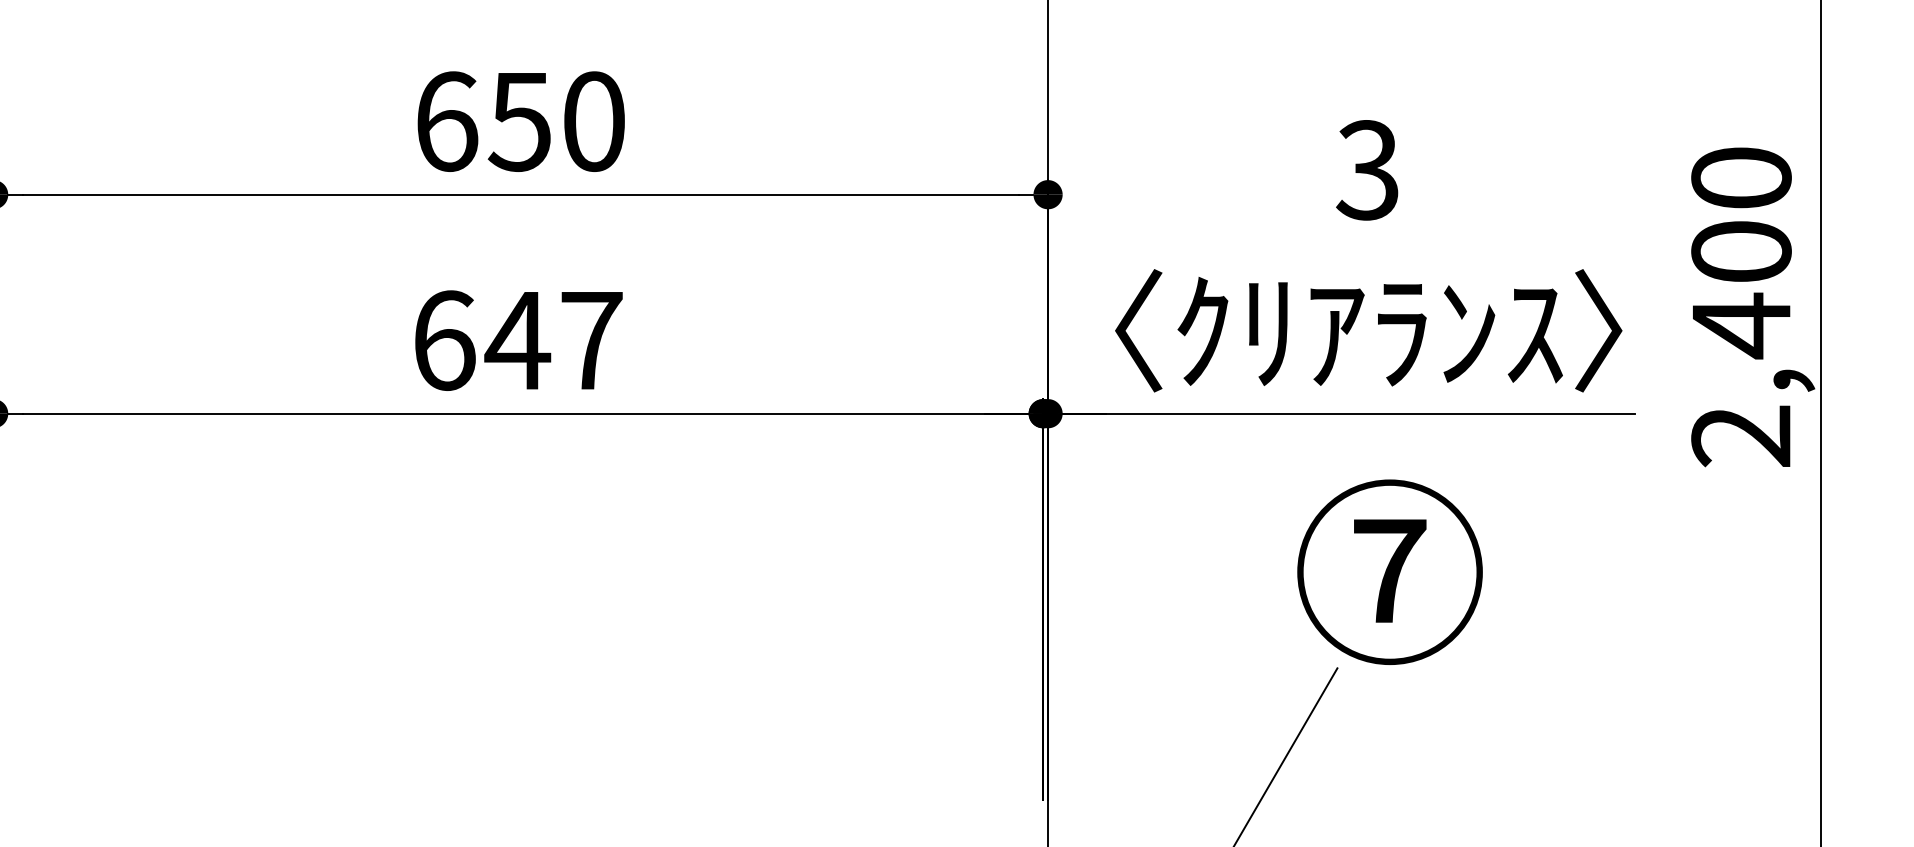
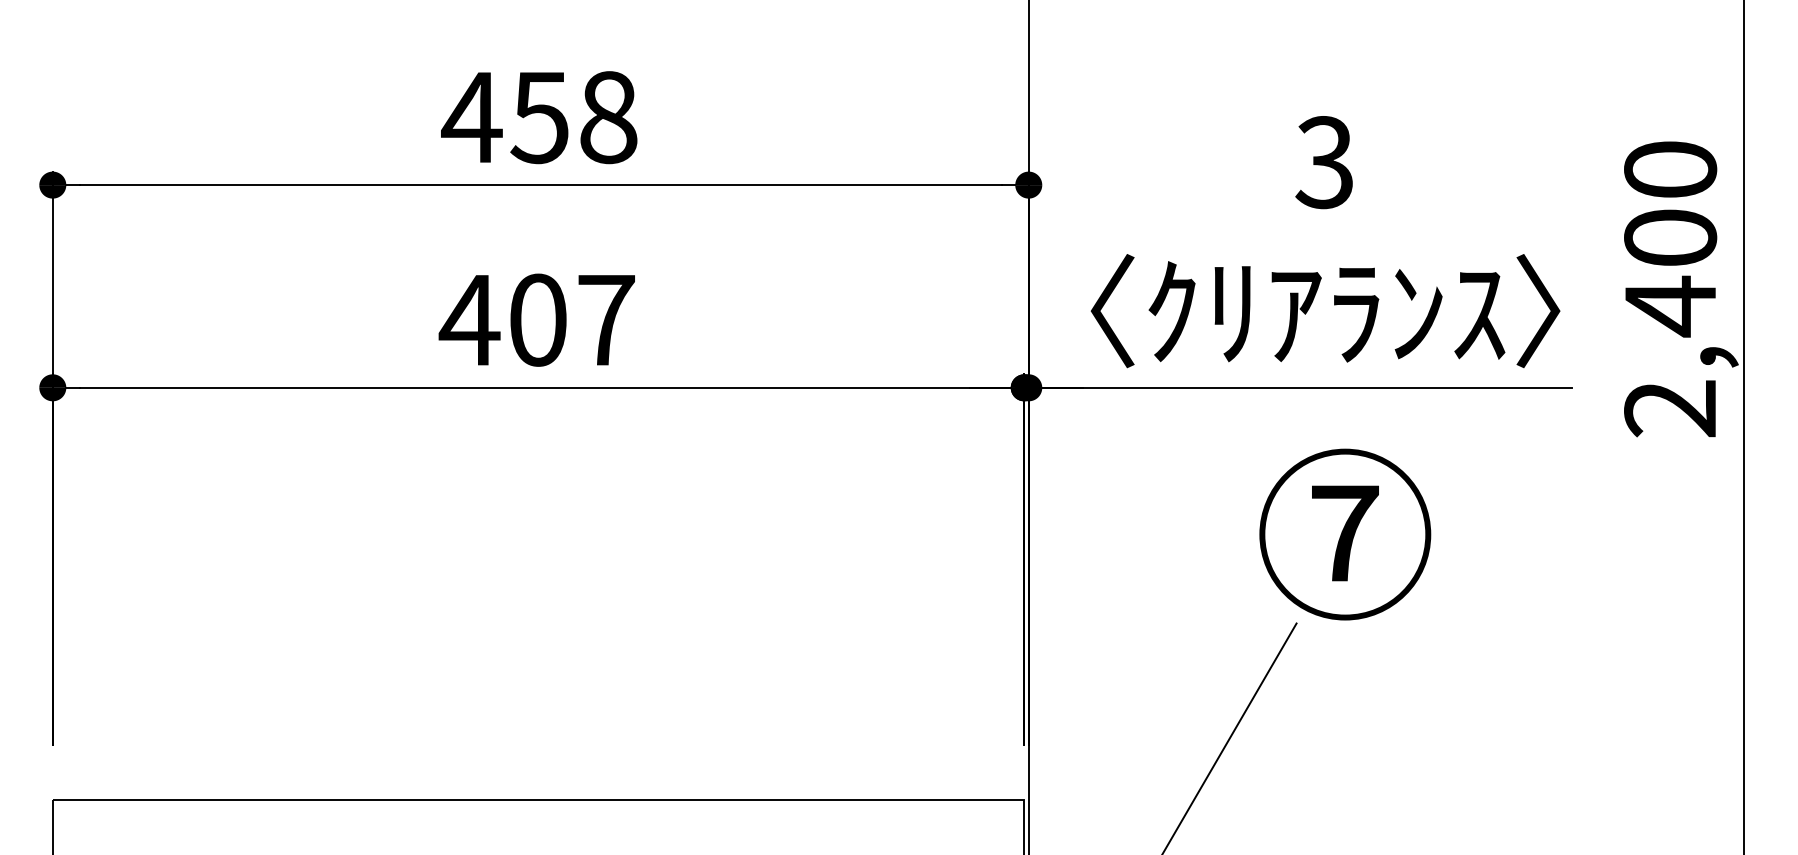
text: (519, 121) -> (539, 117), 650 -> 458
text: (480, 339) -> (503, 319), 647 -> 407

